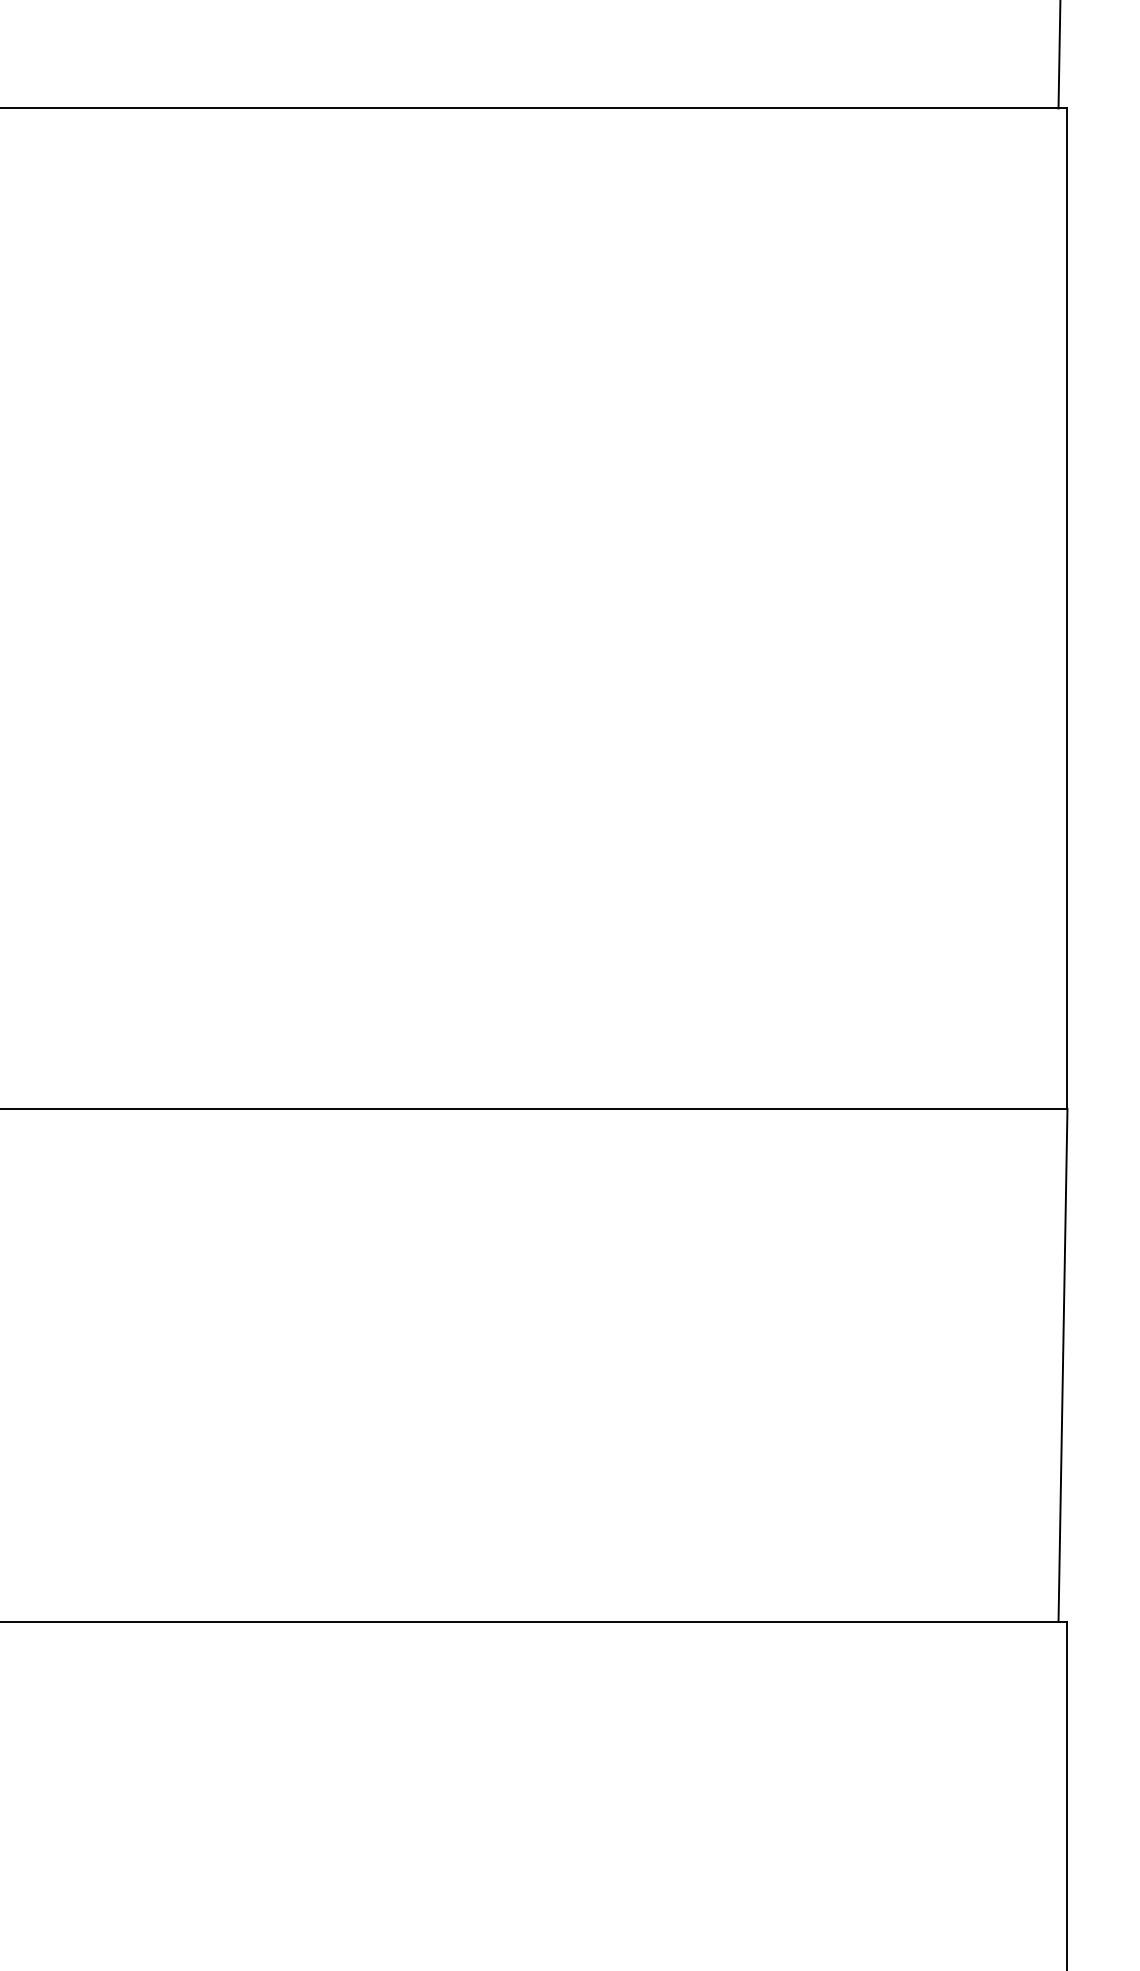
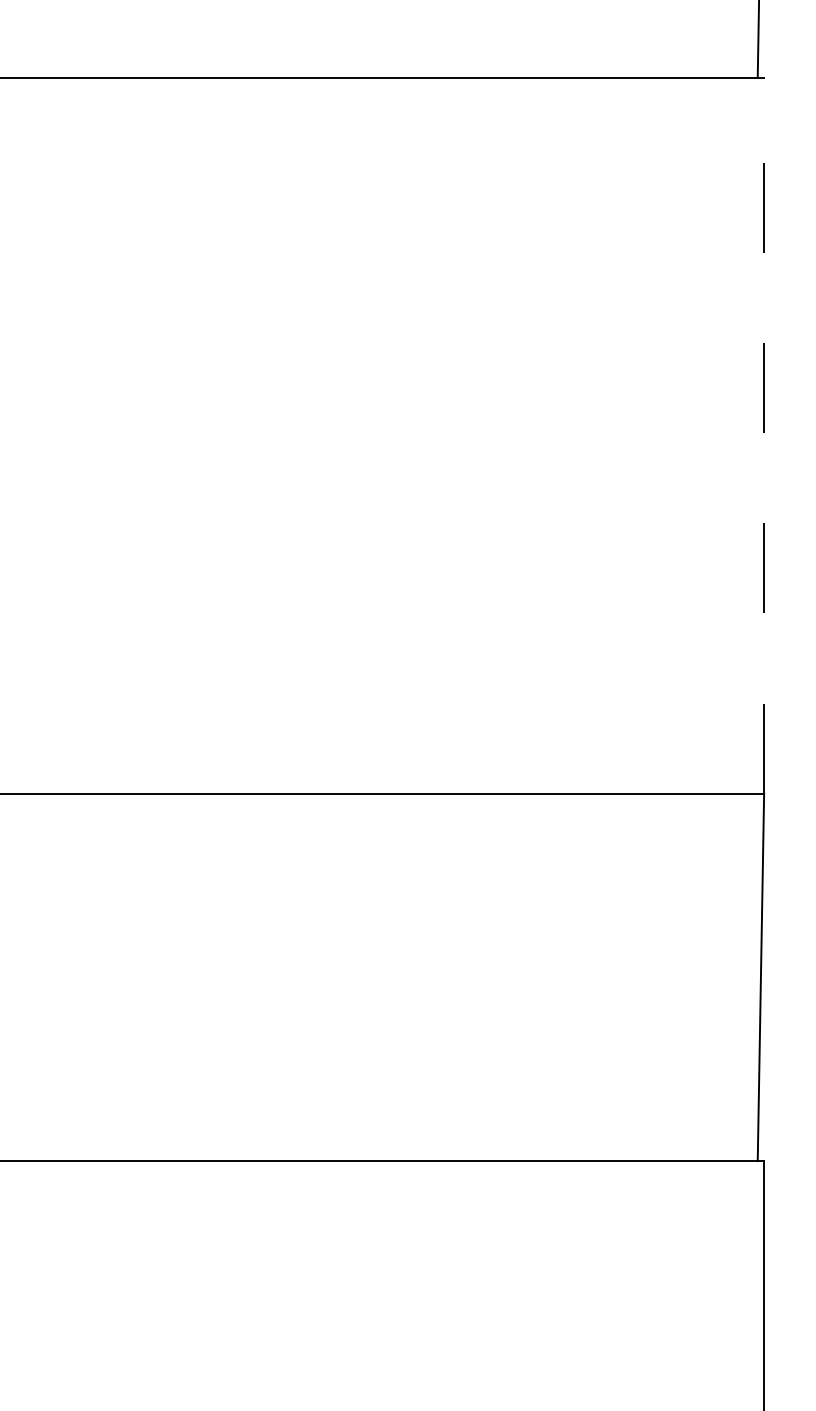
line: (1067, 608) -> (764, 435), solid -> dashed

